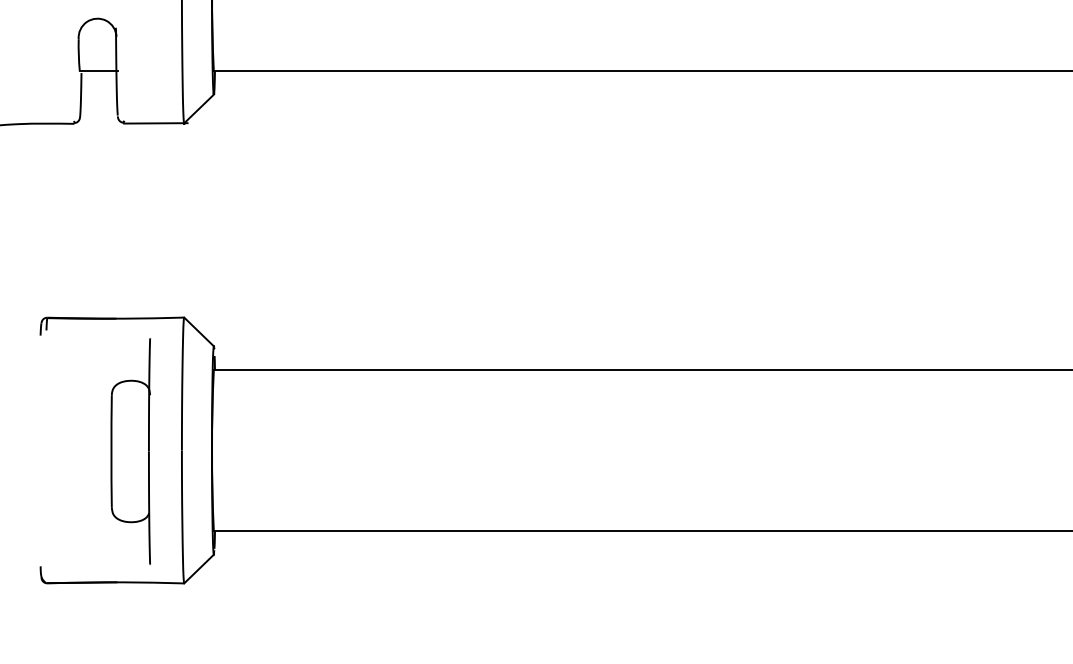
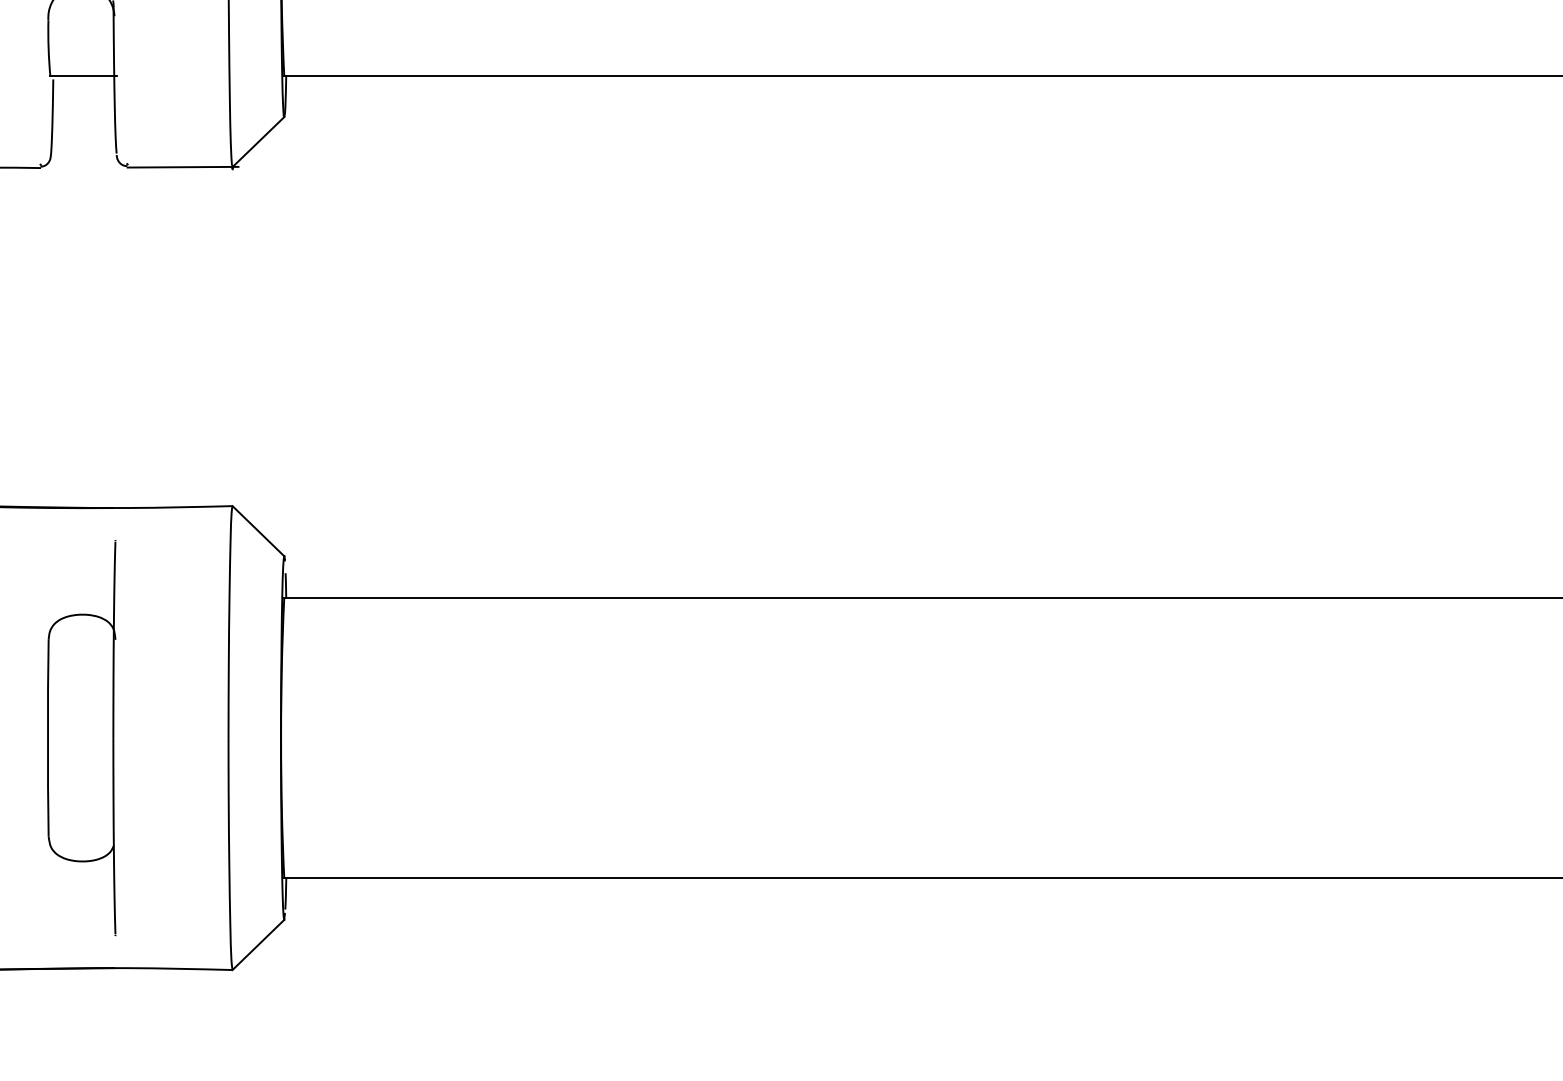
part: (130, 451) -> (81, 738), moved

